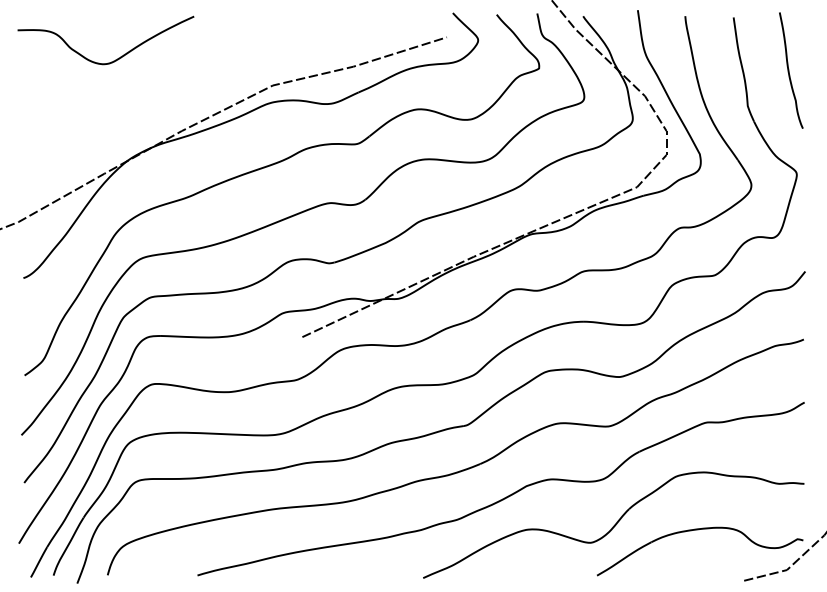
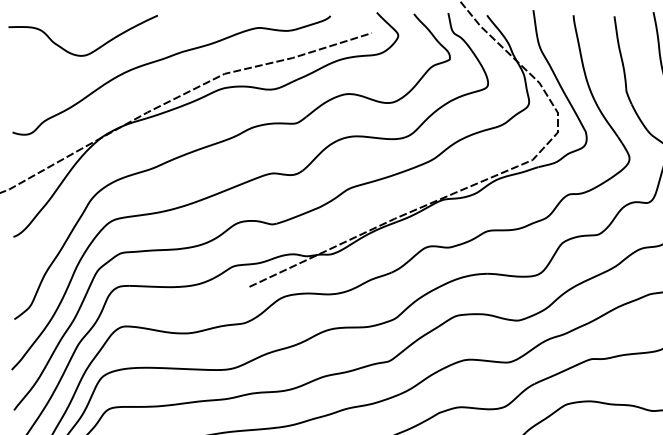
curve: (202, 68) -> (164, 59), added

